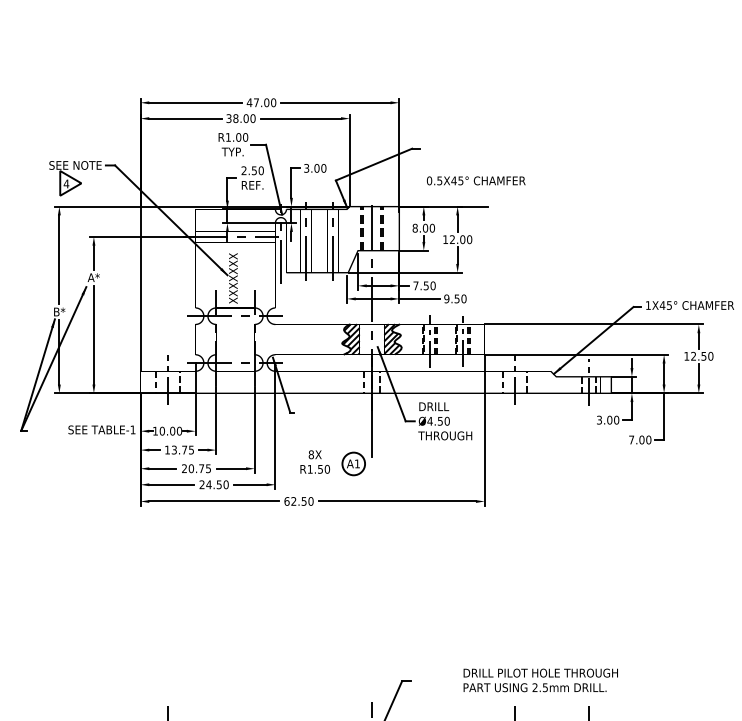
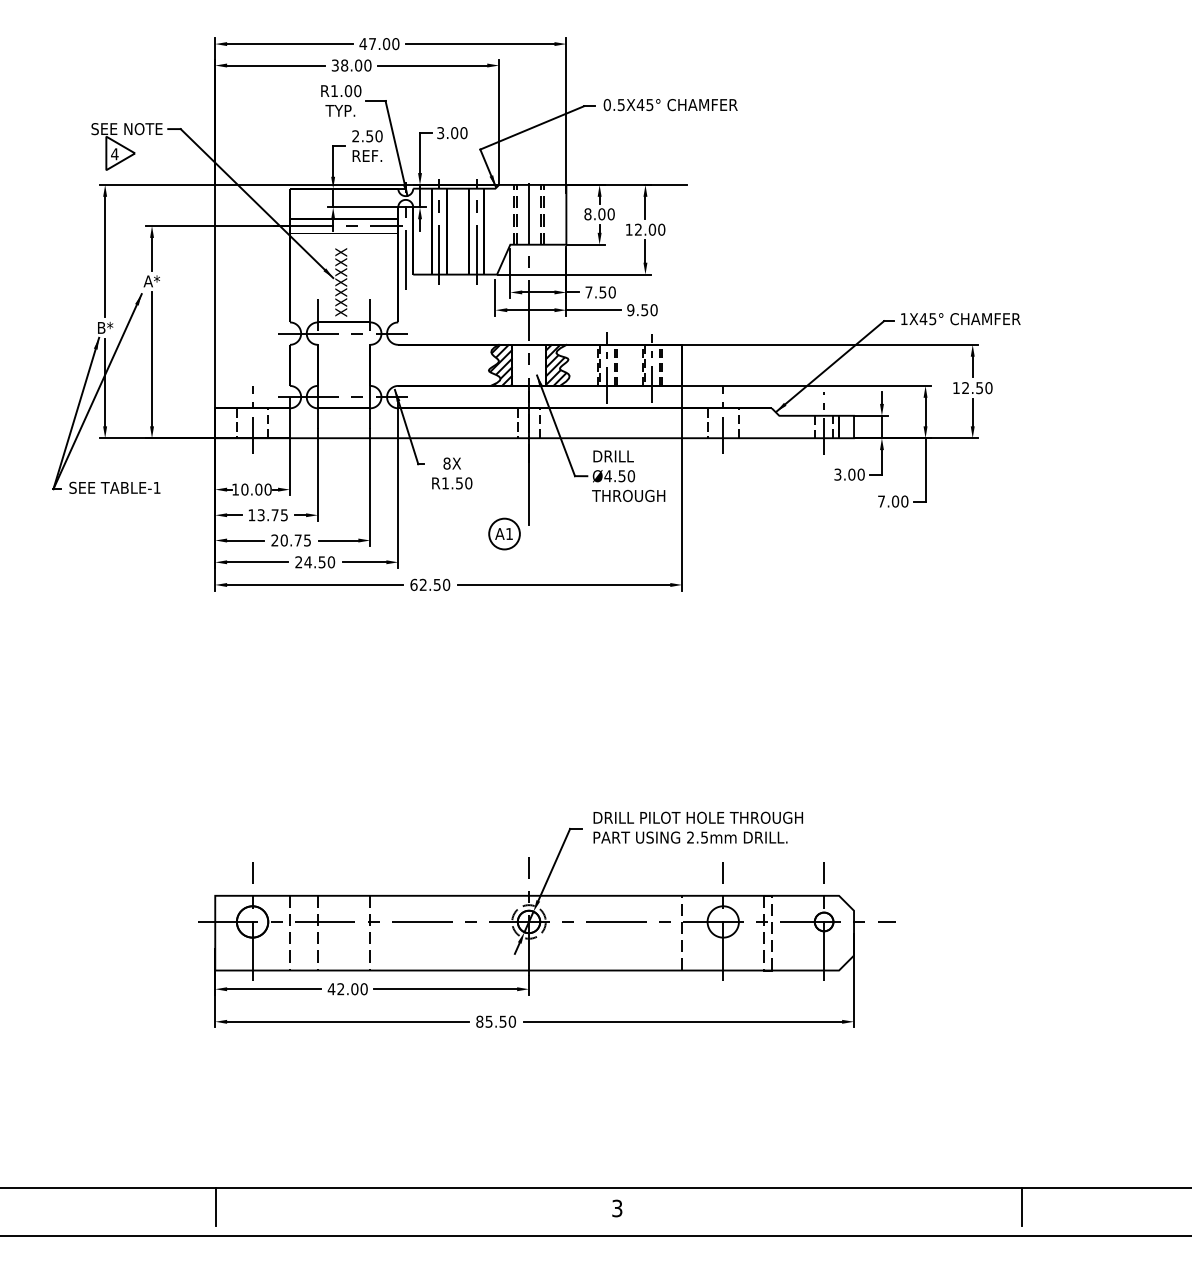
text: (476, 181) -> (670, 105), moved
text: (101, 429) -> (114, 487), moved
text: (315, 462) -> (452, 473), moved
text: (540, 680) -> (697, 827), moved

